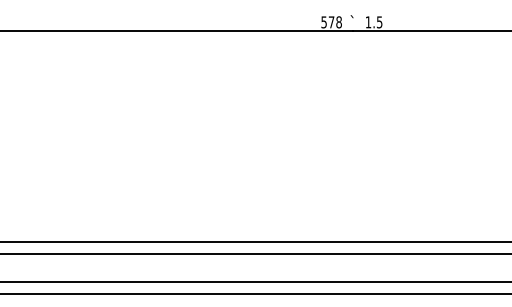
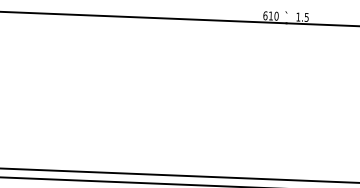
text: (331, 22) -> (270, 16), 578 -> 610

